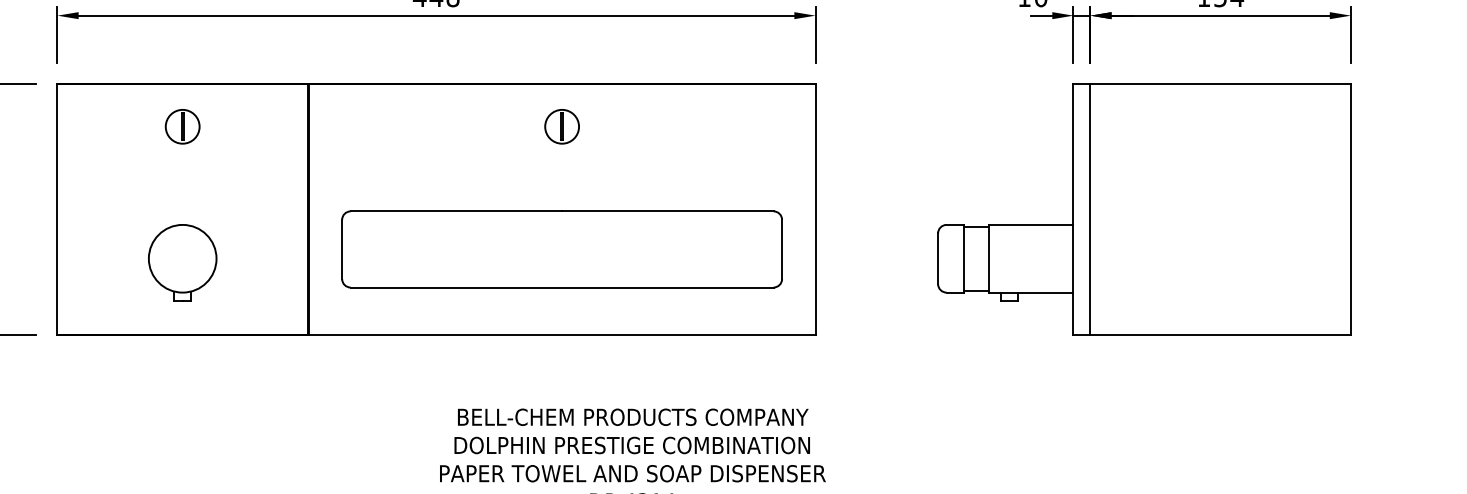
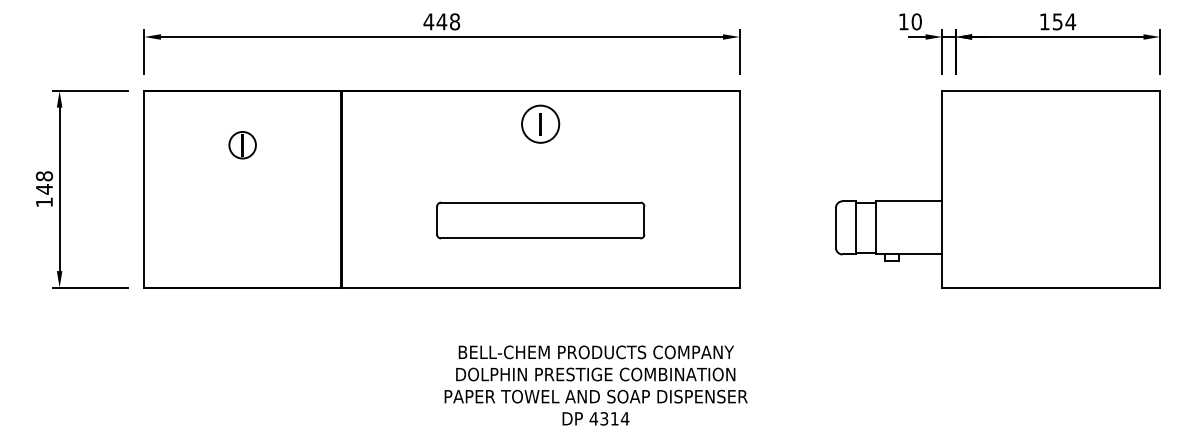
circle: (561, 125) -> (540, 123), size x1.4
part: (182, 127) -> (242, 145), moved
line: (1090, 209) -> (955, 189), removed
part: (561, 249) -> (540, 220), size x0.6
part: (182, 262) -> (242, 230), removed

